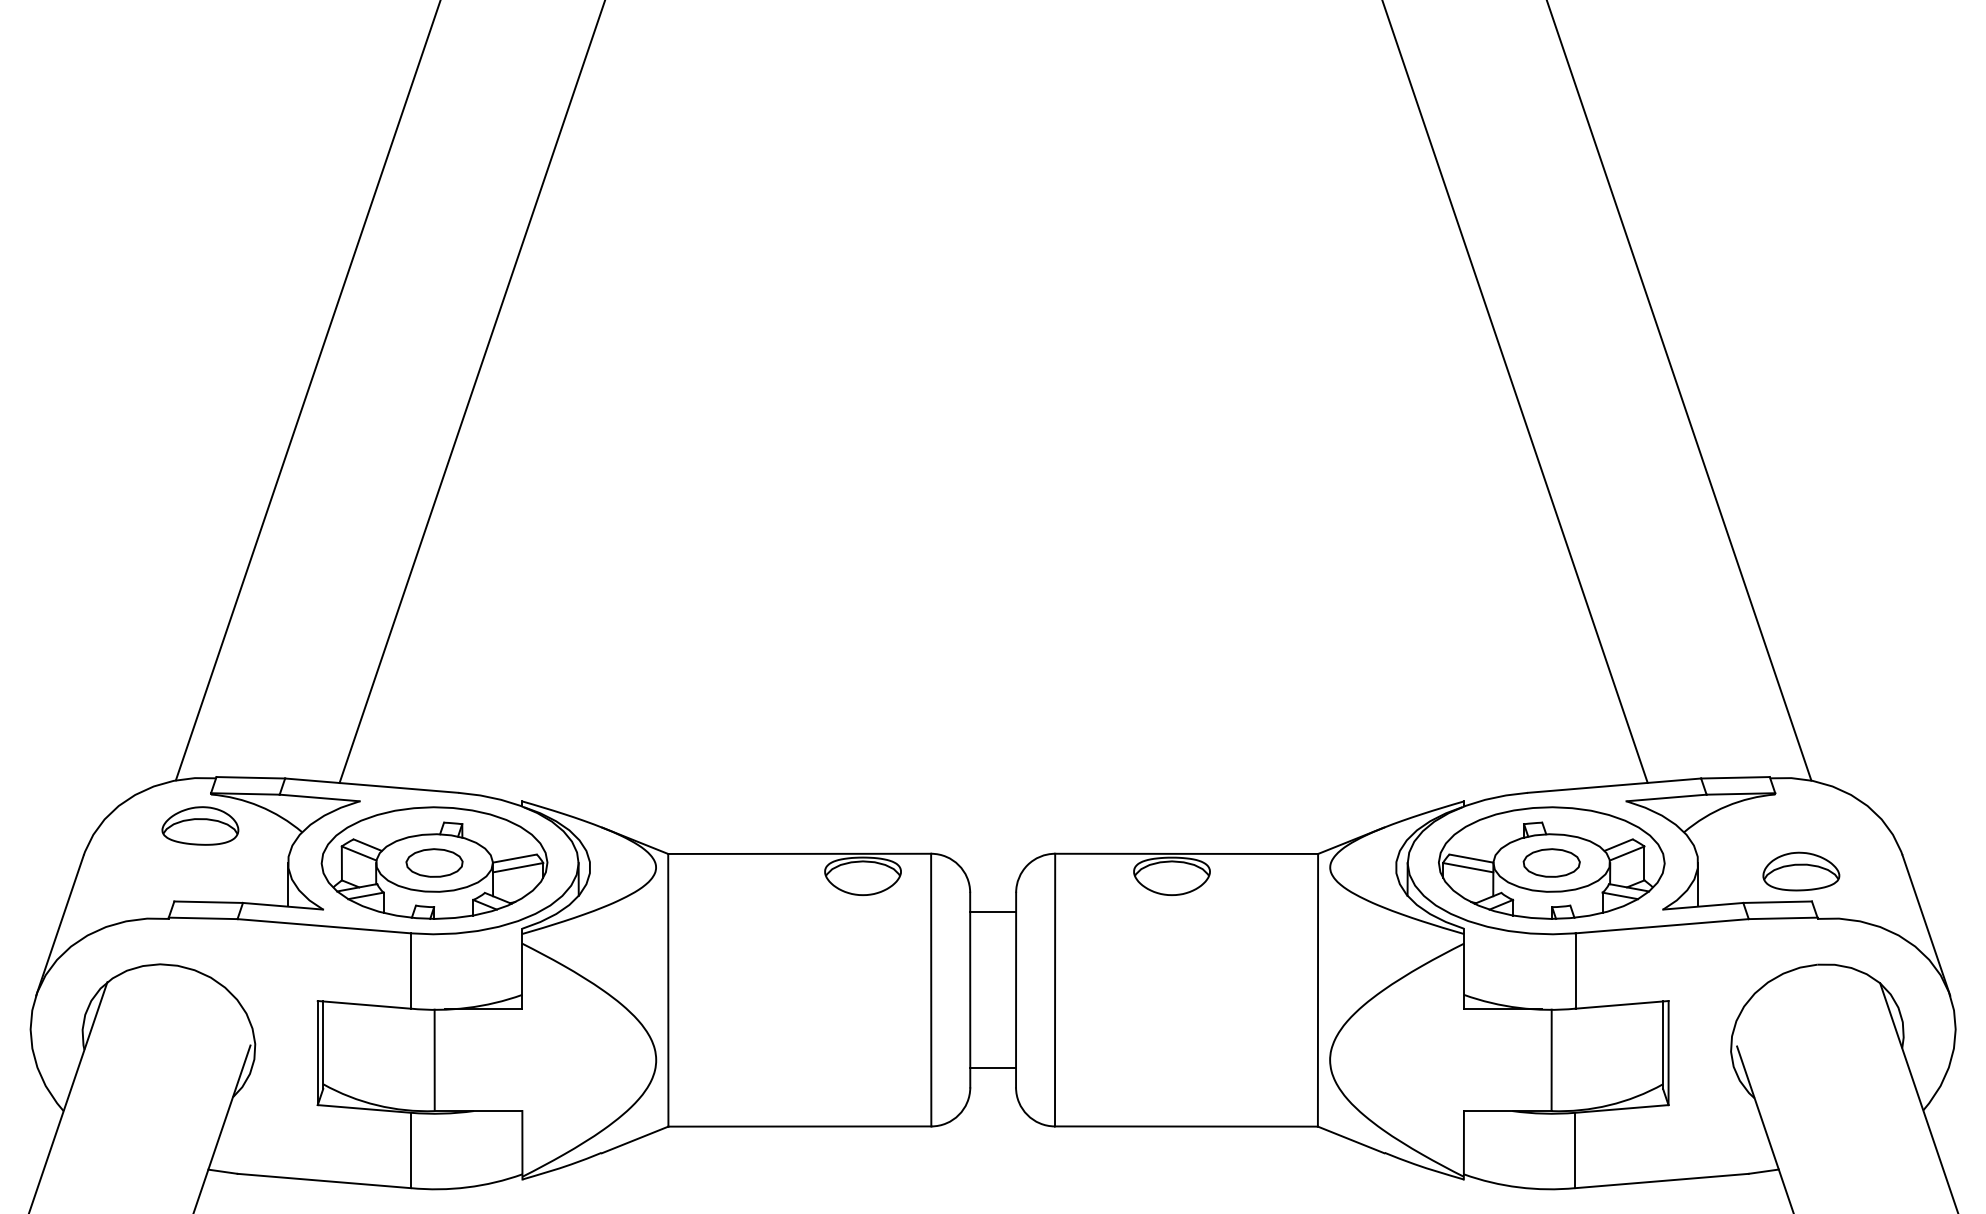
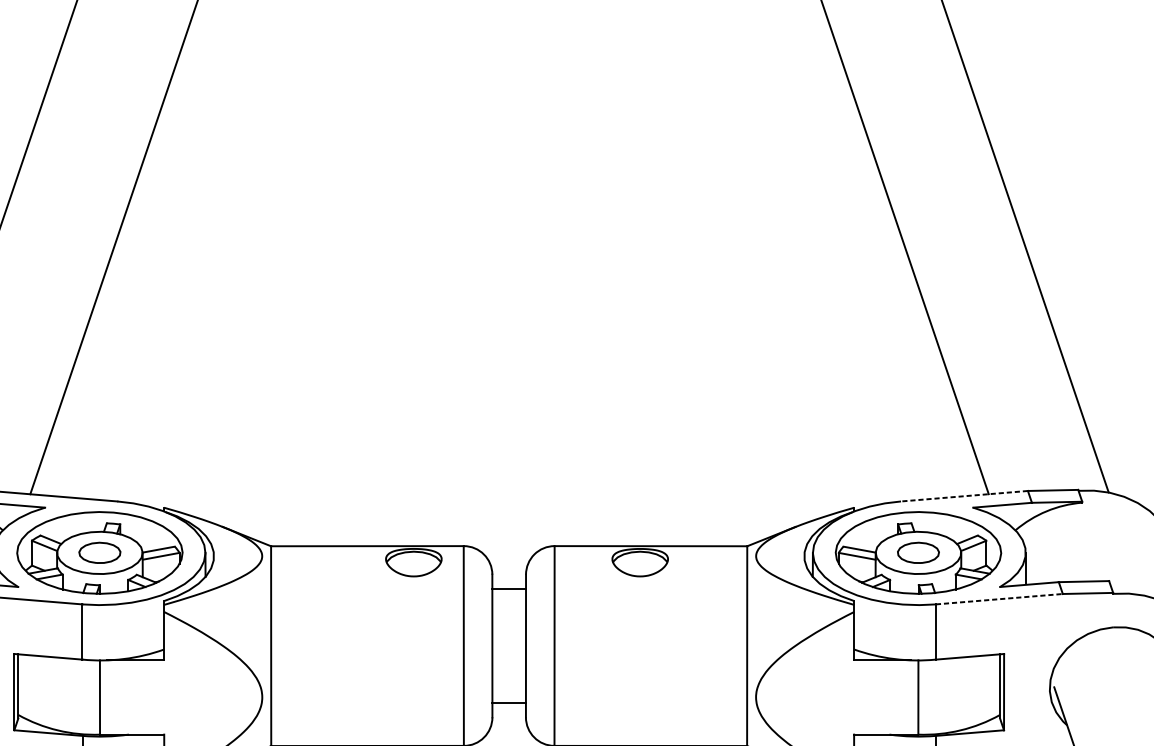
line: (1614, 785) -> (964, 496), solid -> dashed
part: (1801, 871) -> (1101, 559), removed
line: (1662, 926) -> (999, 599), solid -> dashed

